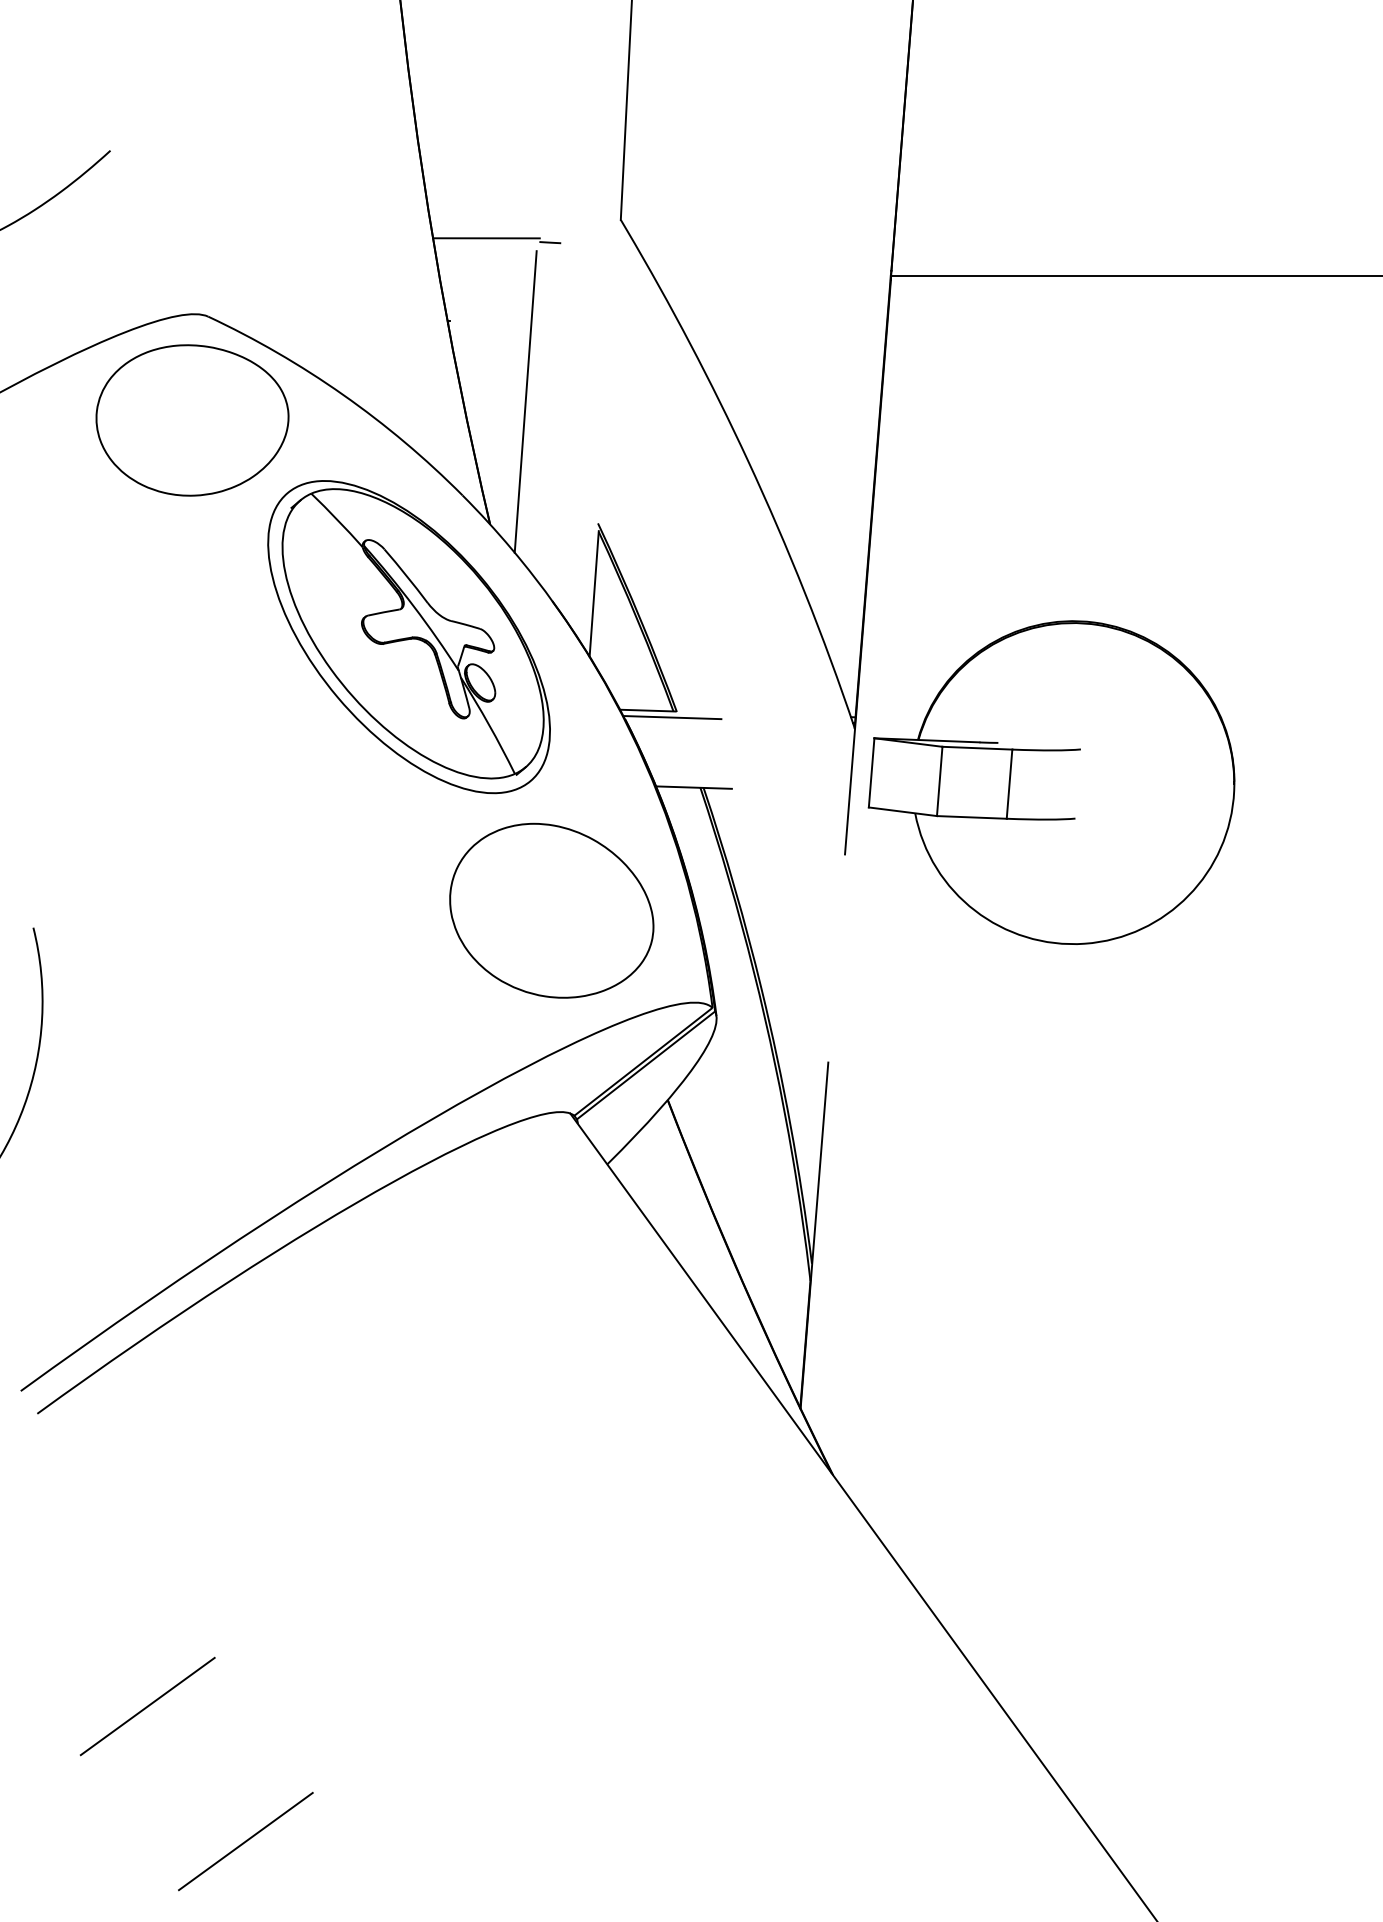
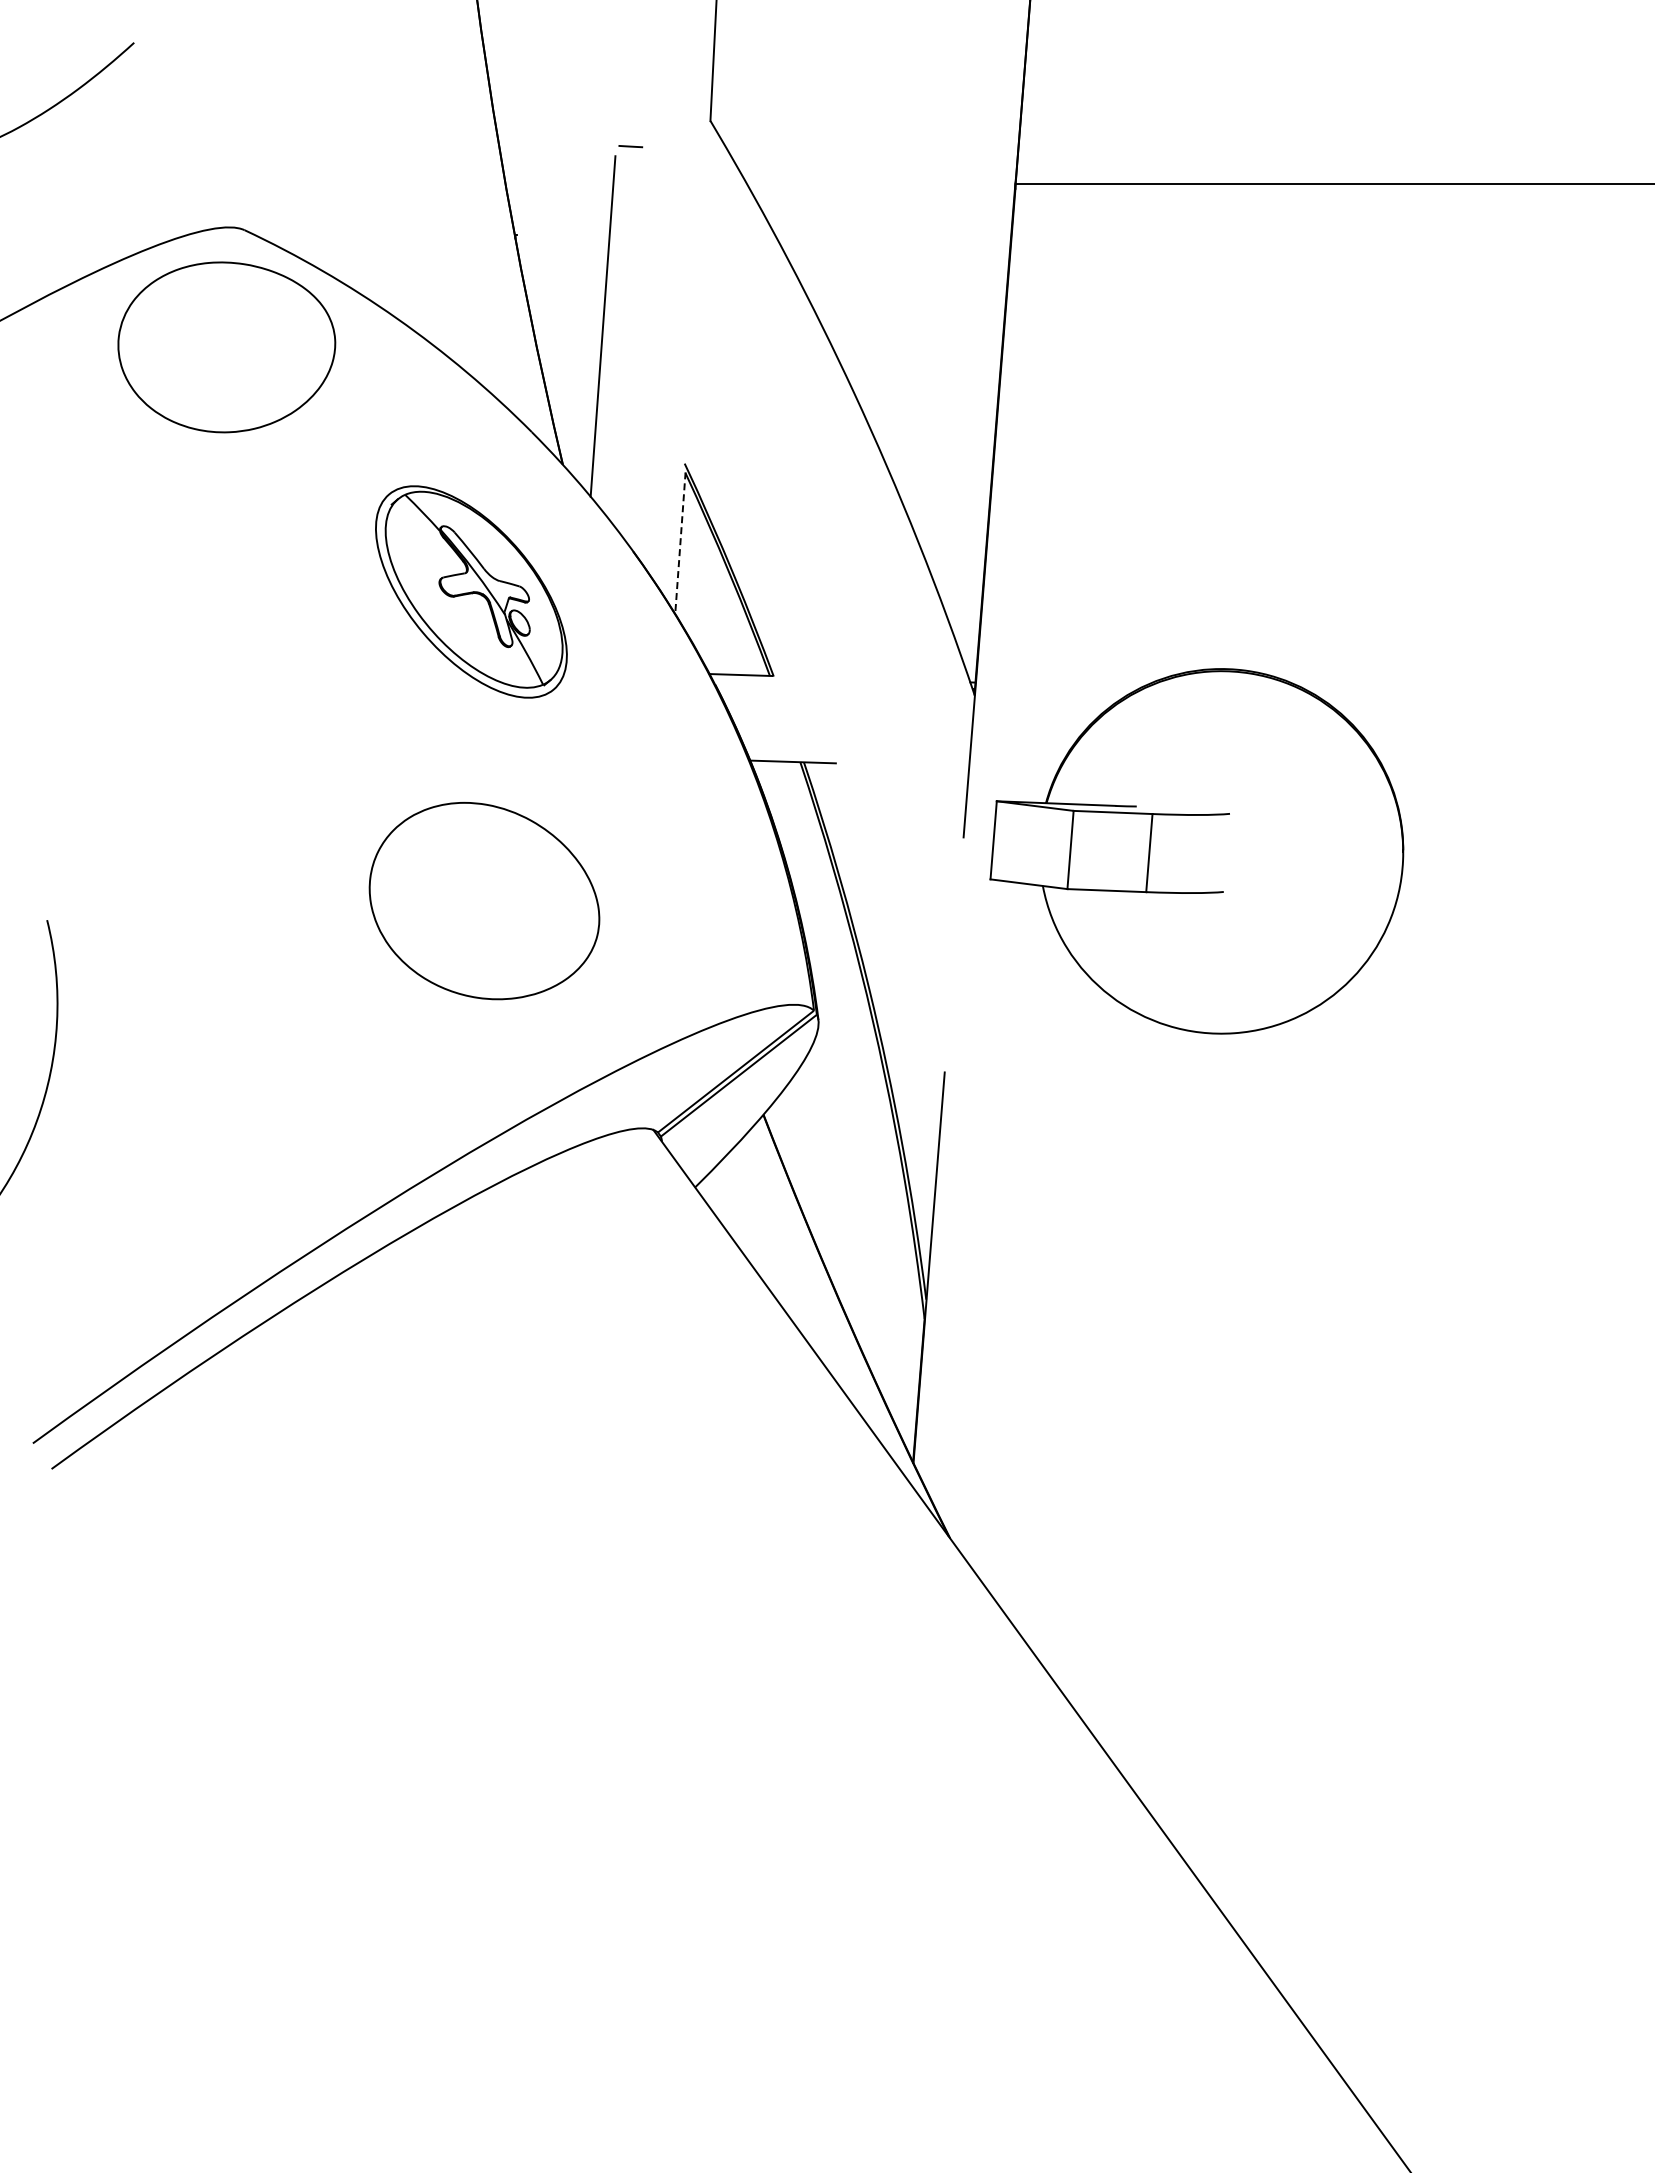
line: (486, 238) -> (558, 141), removed
line: (594, 594) -> (680, 543), solid -> dashed
part: (409, 636) -> (471, 591), size x0.6
line: (672, 717) -> (768, 682), removed
part: (1051, 782) -> (1196, 851), moved
part: (551, 911) -> (484, 901), moved
line: (147, 1706) -> (175, 1799), removed
line: (245, 1841) -> (286, 1951), removed

